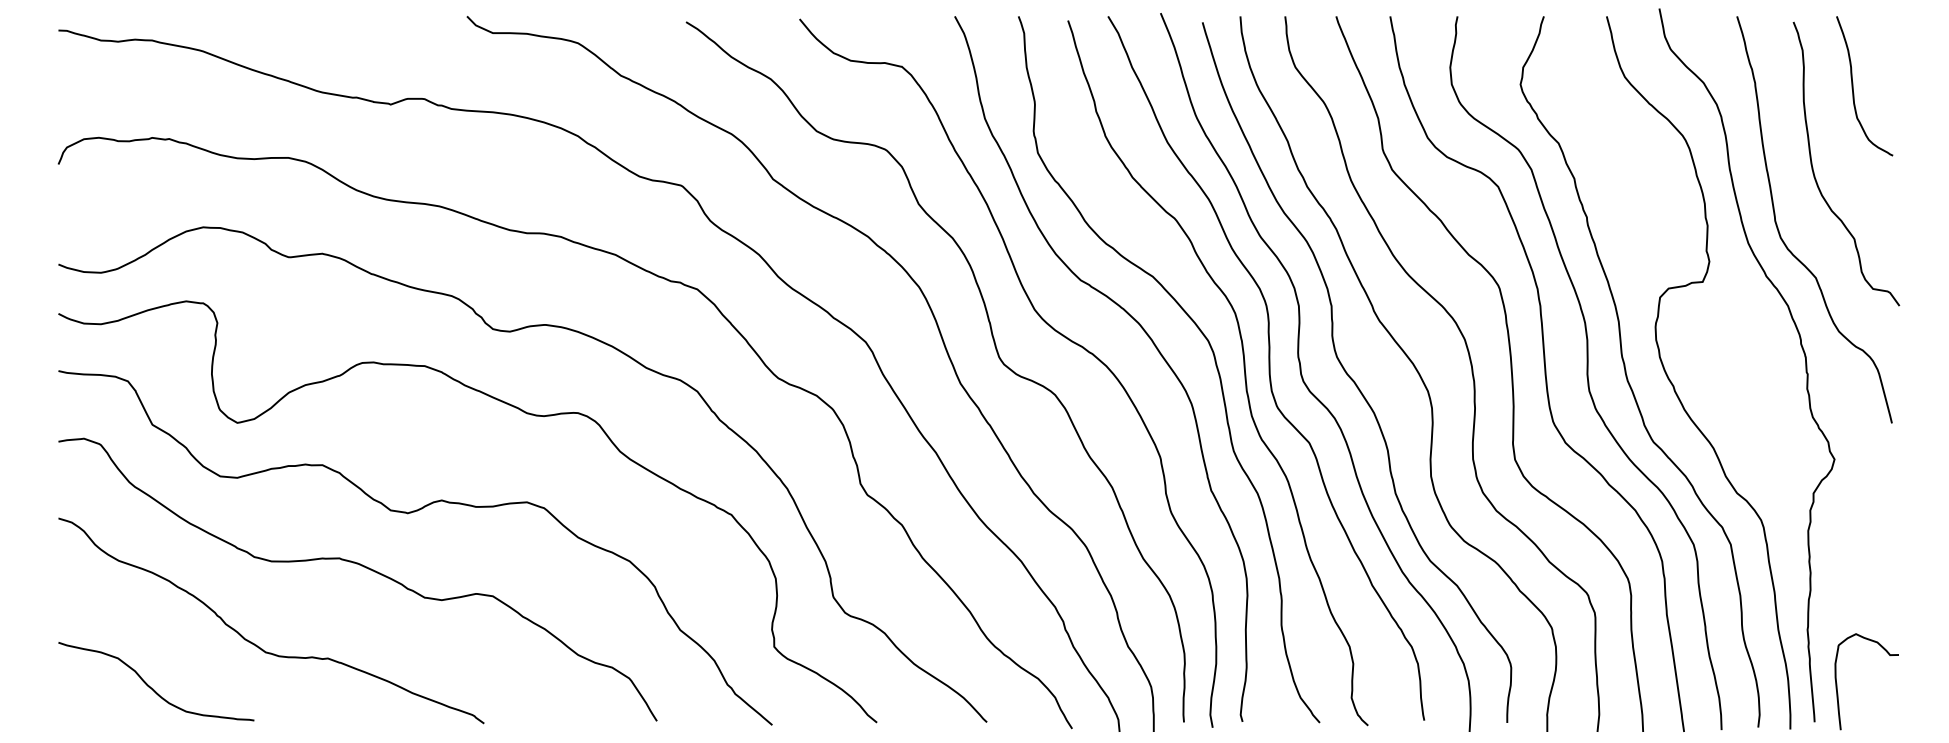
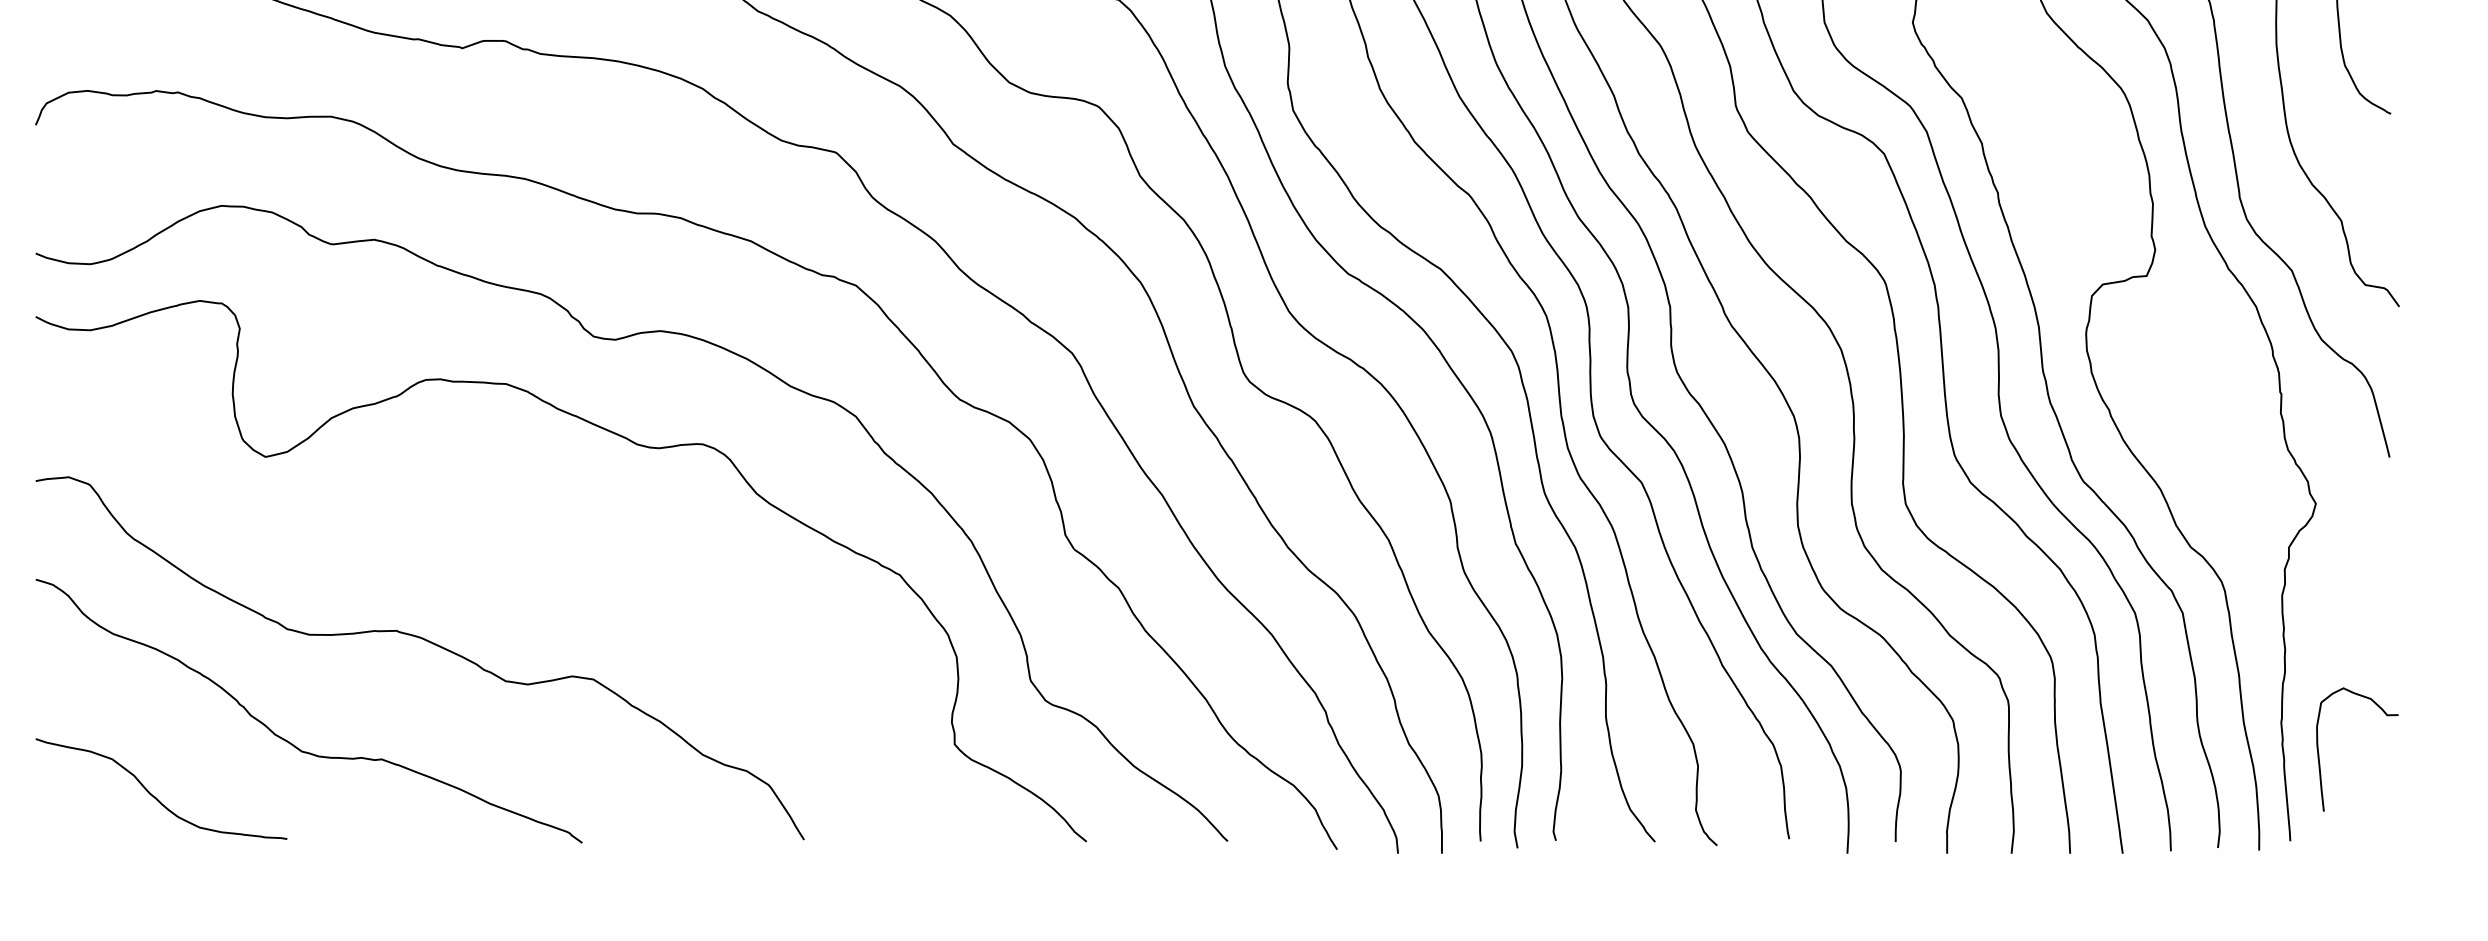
curve: (407, 514) -> (483, 574), removed
curve: (1837, 683) -> (2319, 751), moved

